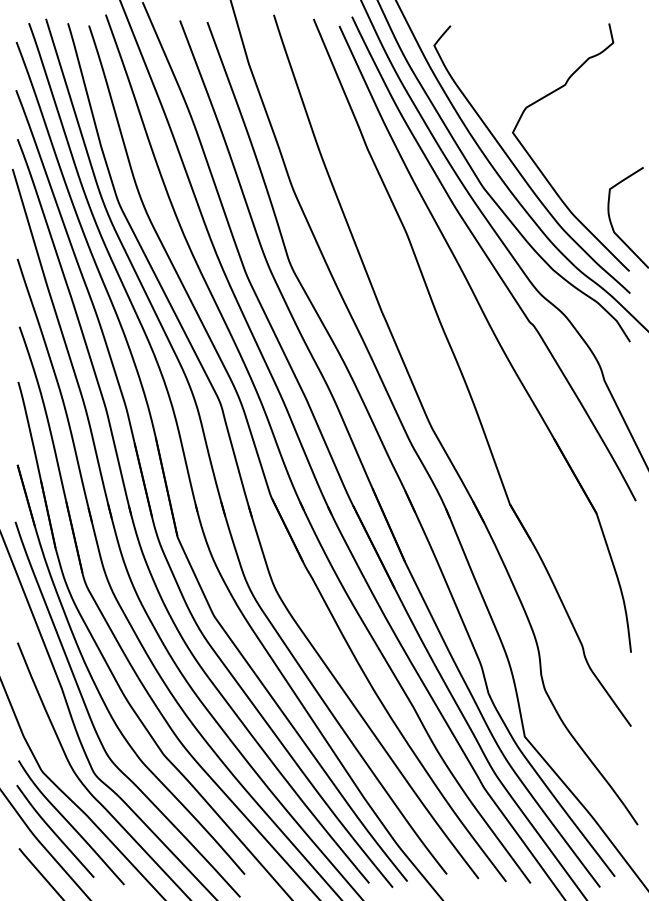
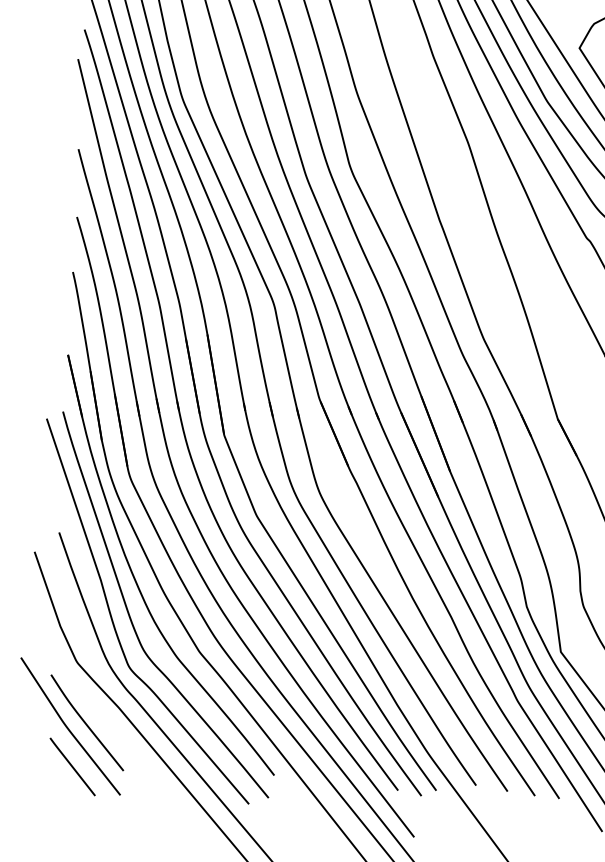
curve: (70, 823) -> (102, 715), removed

